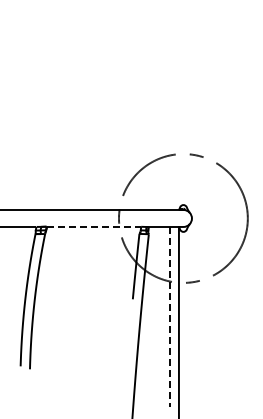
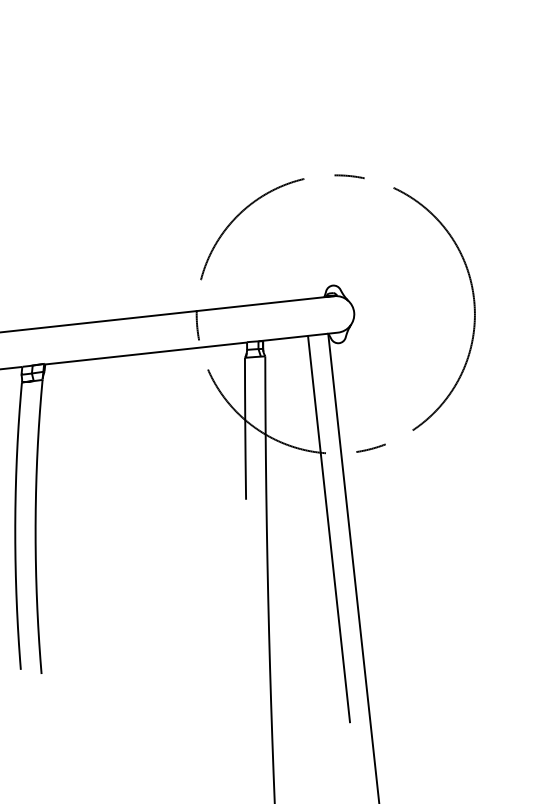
line: (94, 226) -> (146, 352), dashed -> solid
line: (169, 317) -> (329, 530), dashed -> solid

